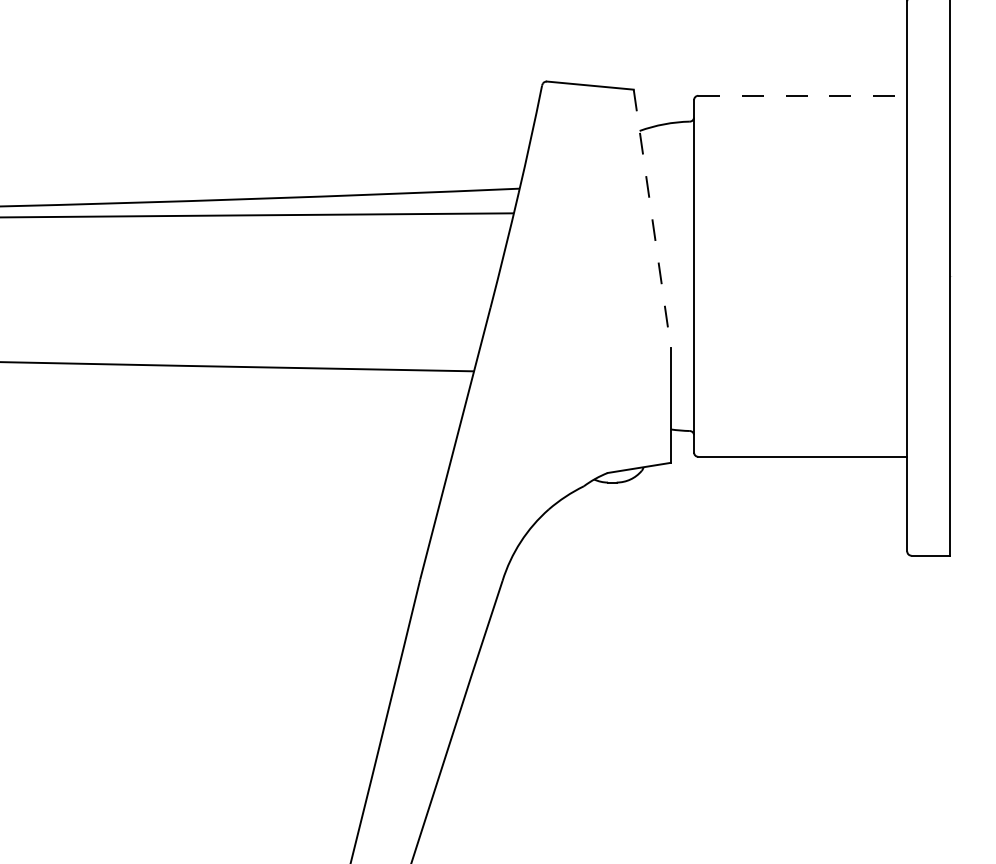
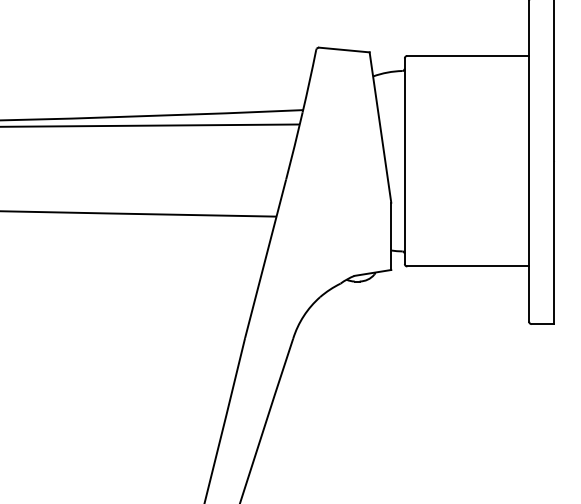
line: (803, 95) -> (468, 55), dashed -> solid
line: (652, 218) -> (380, 127), dashed -> solid

